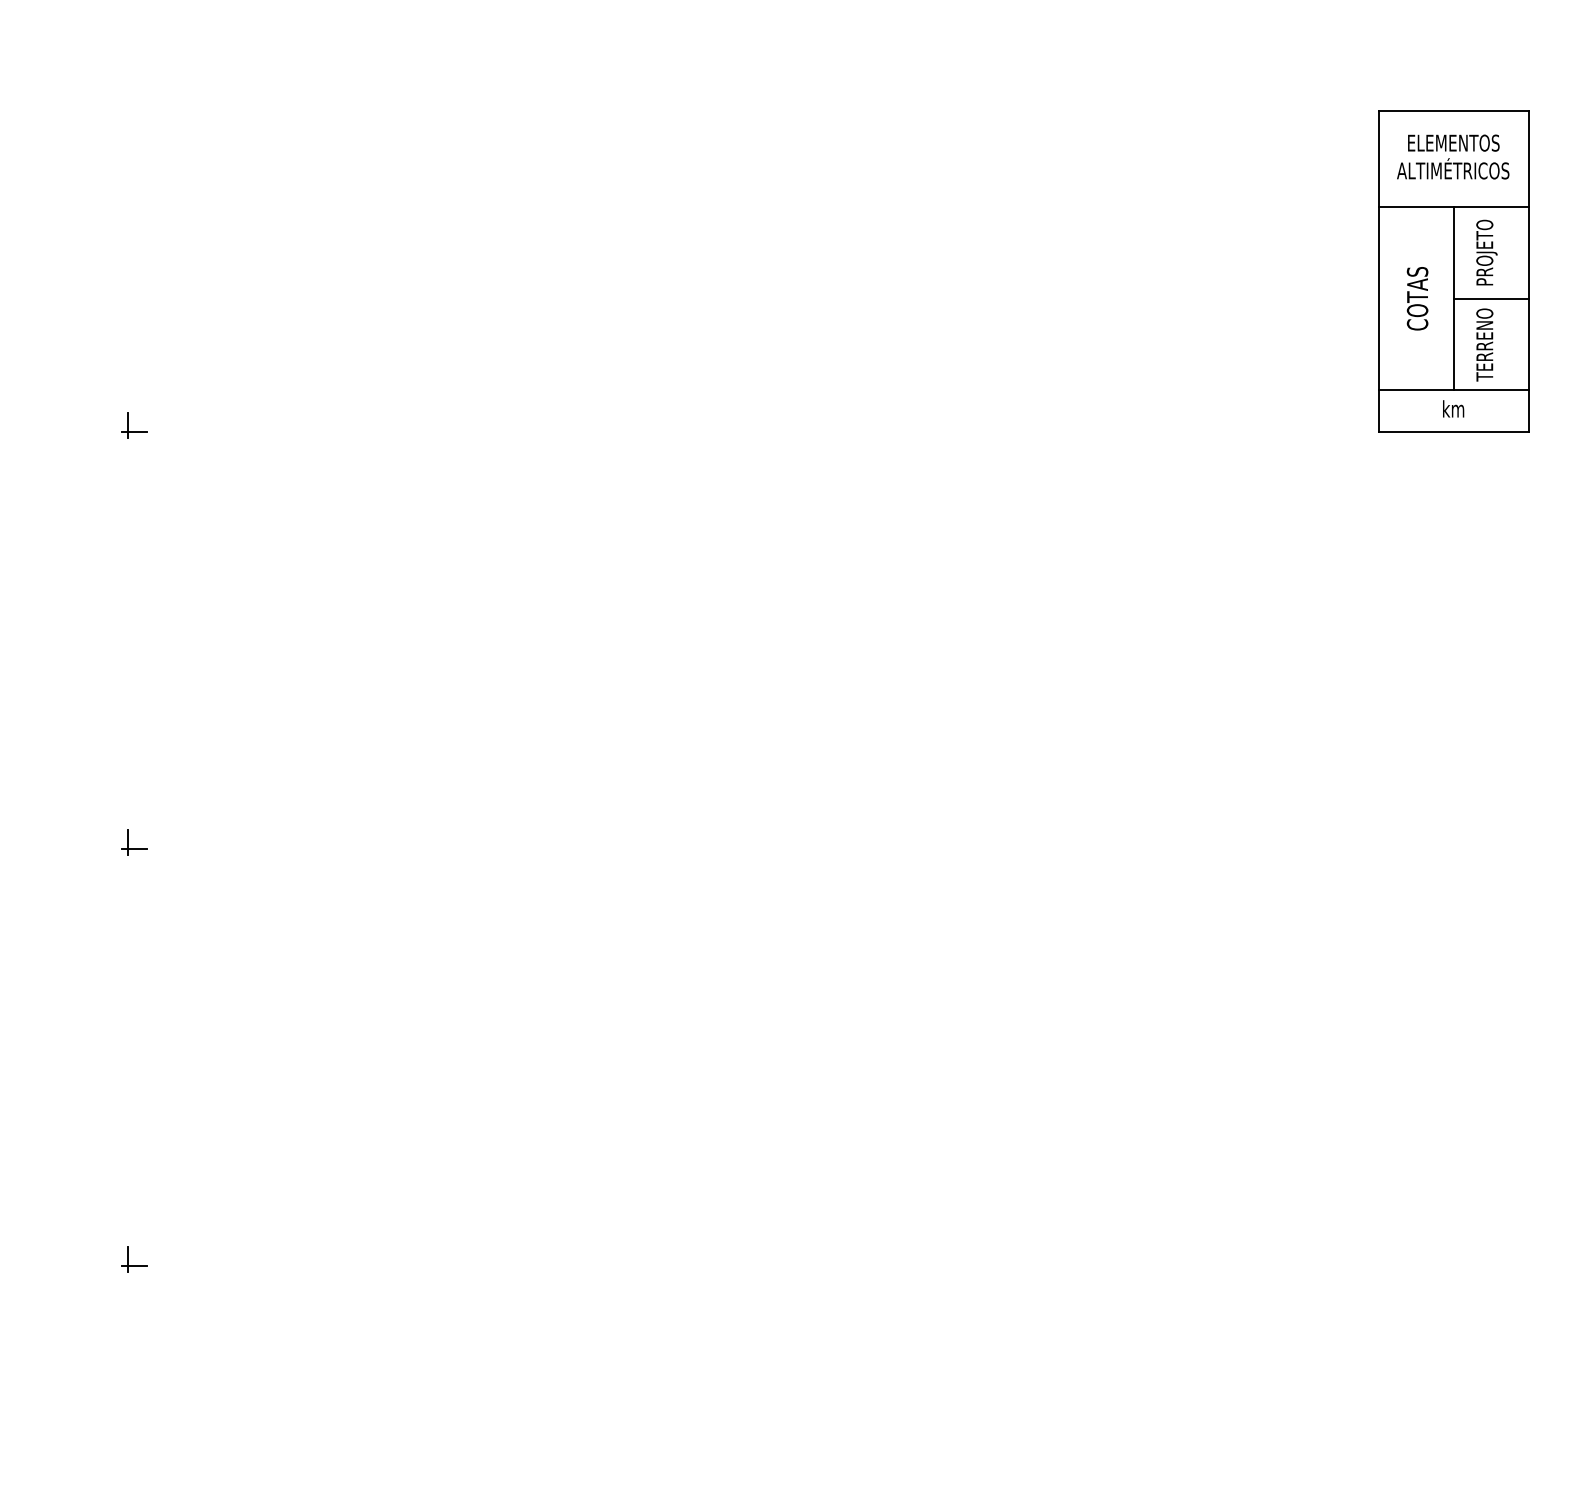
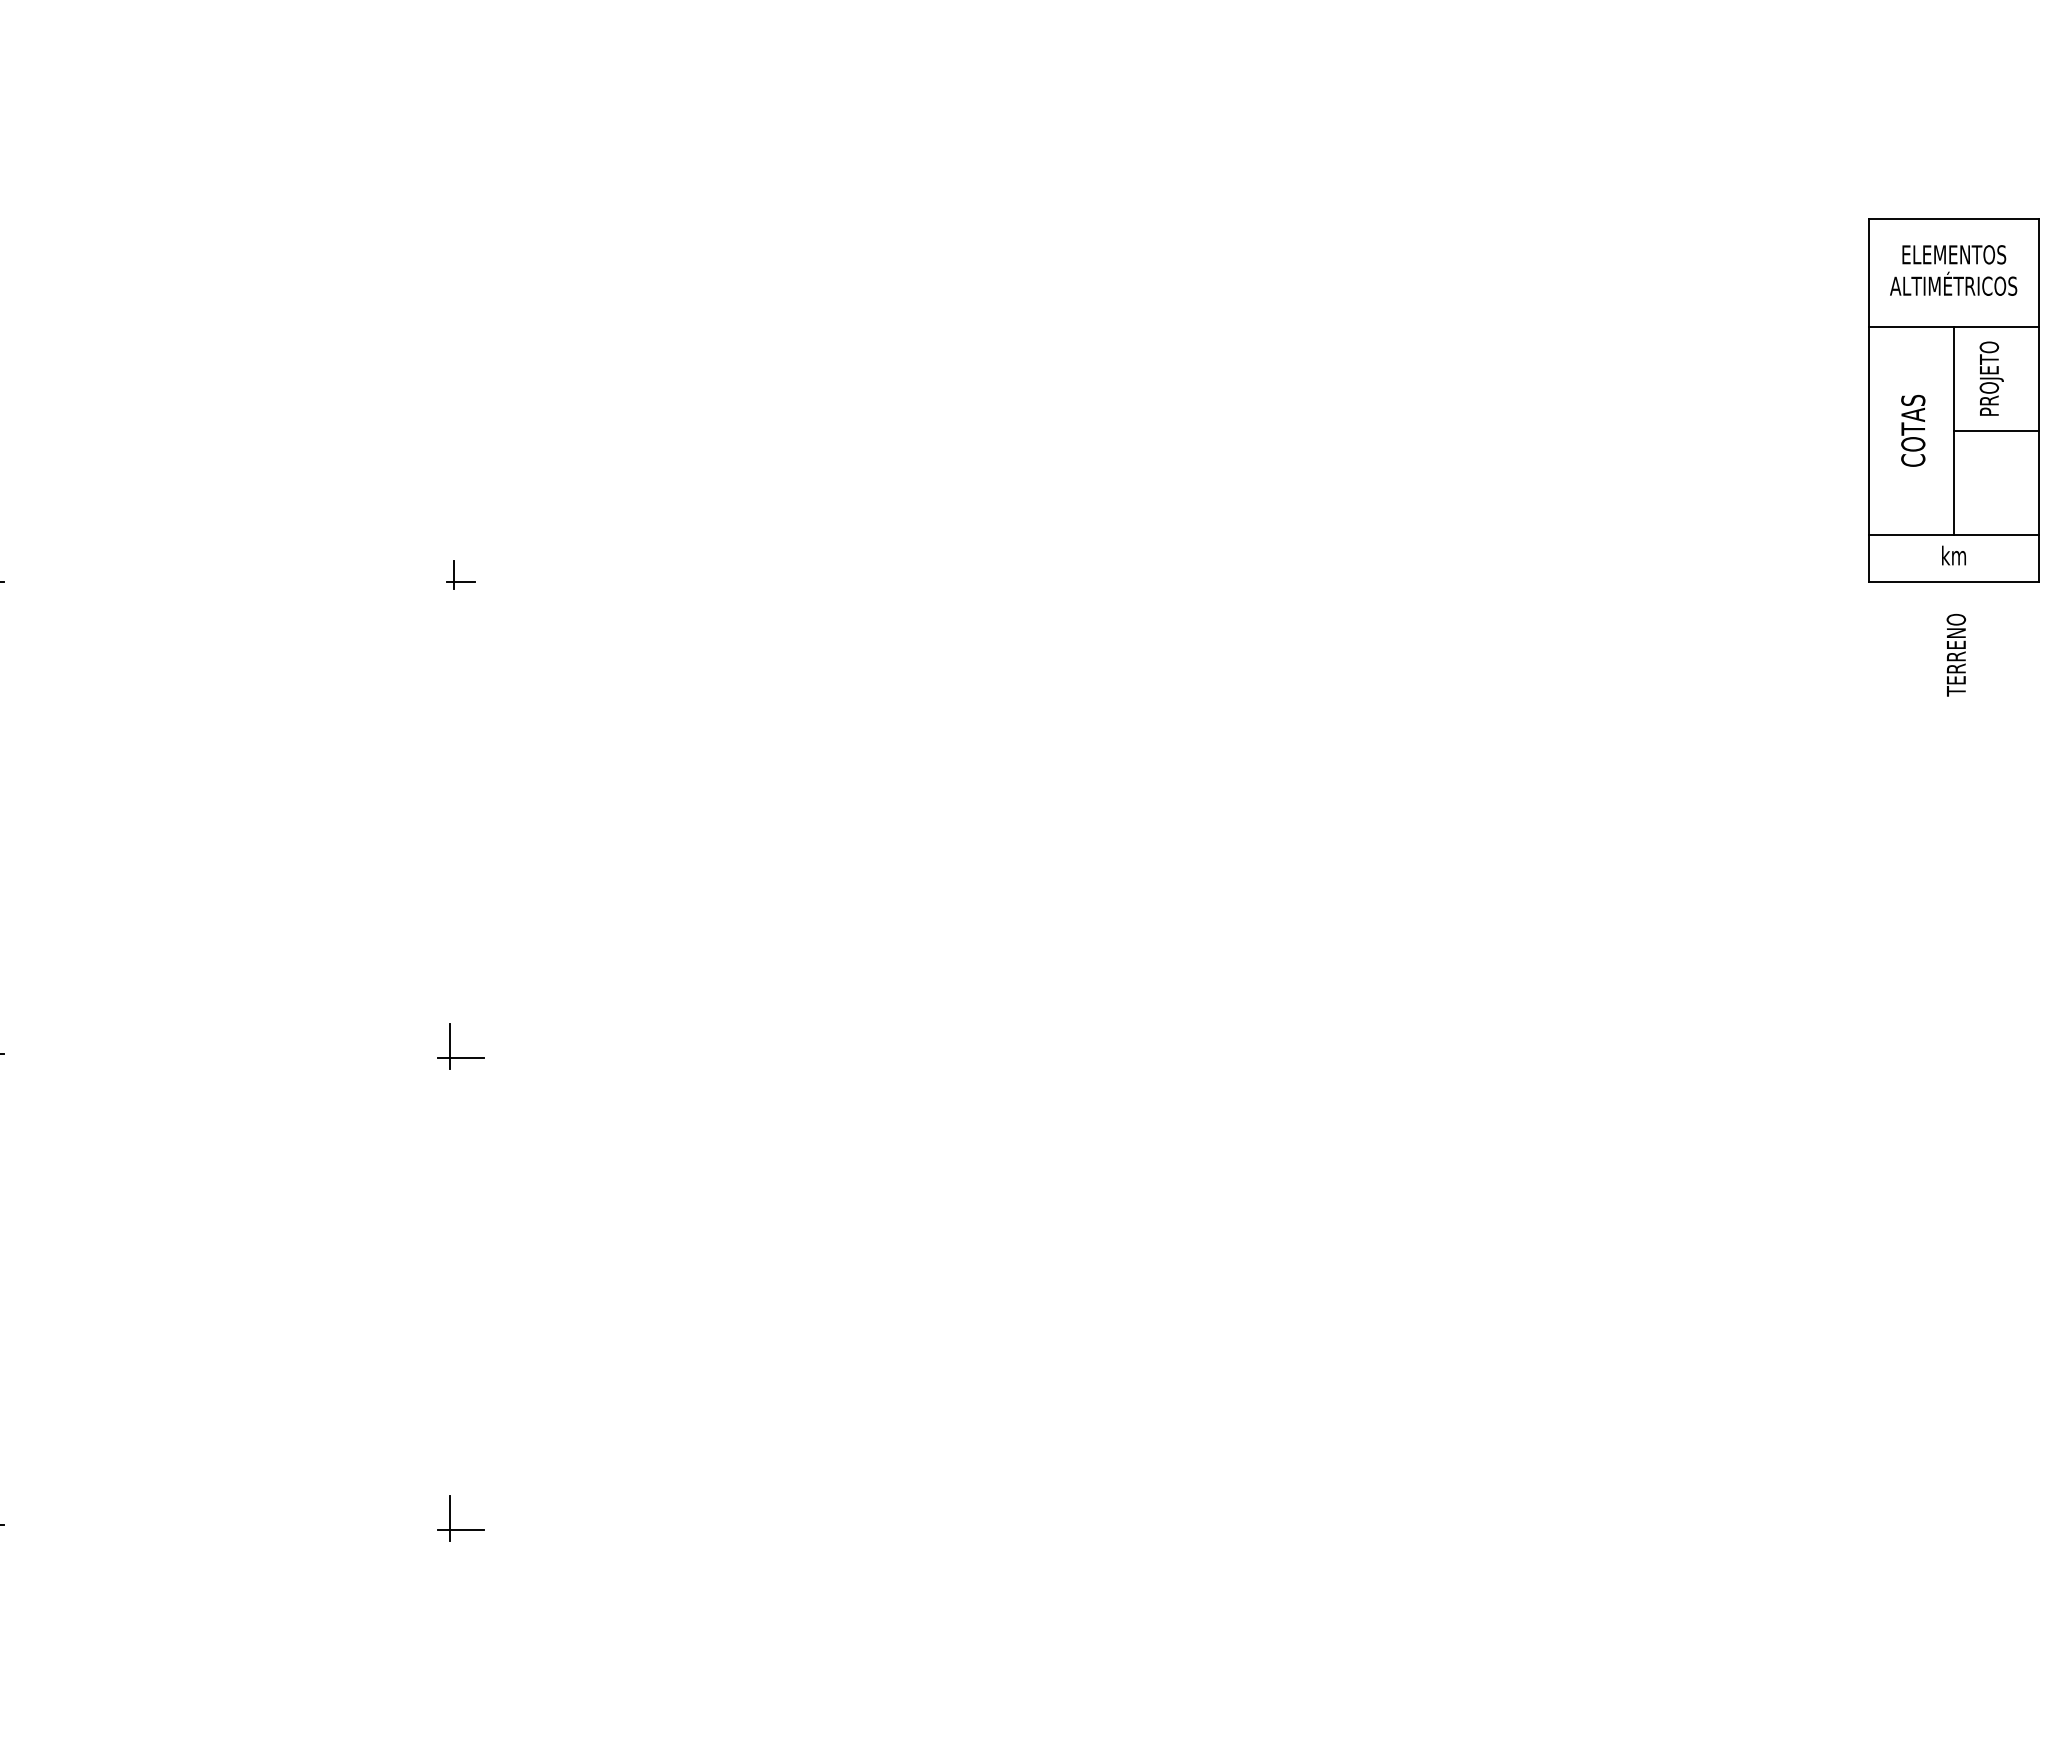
text: (1484, 345) -> (1955, 655), moved
part: (133, 842) -> (460, 1046), size x1.6
part: (133, 1258) -> (460, 1517), size x1.6

